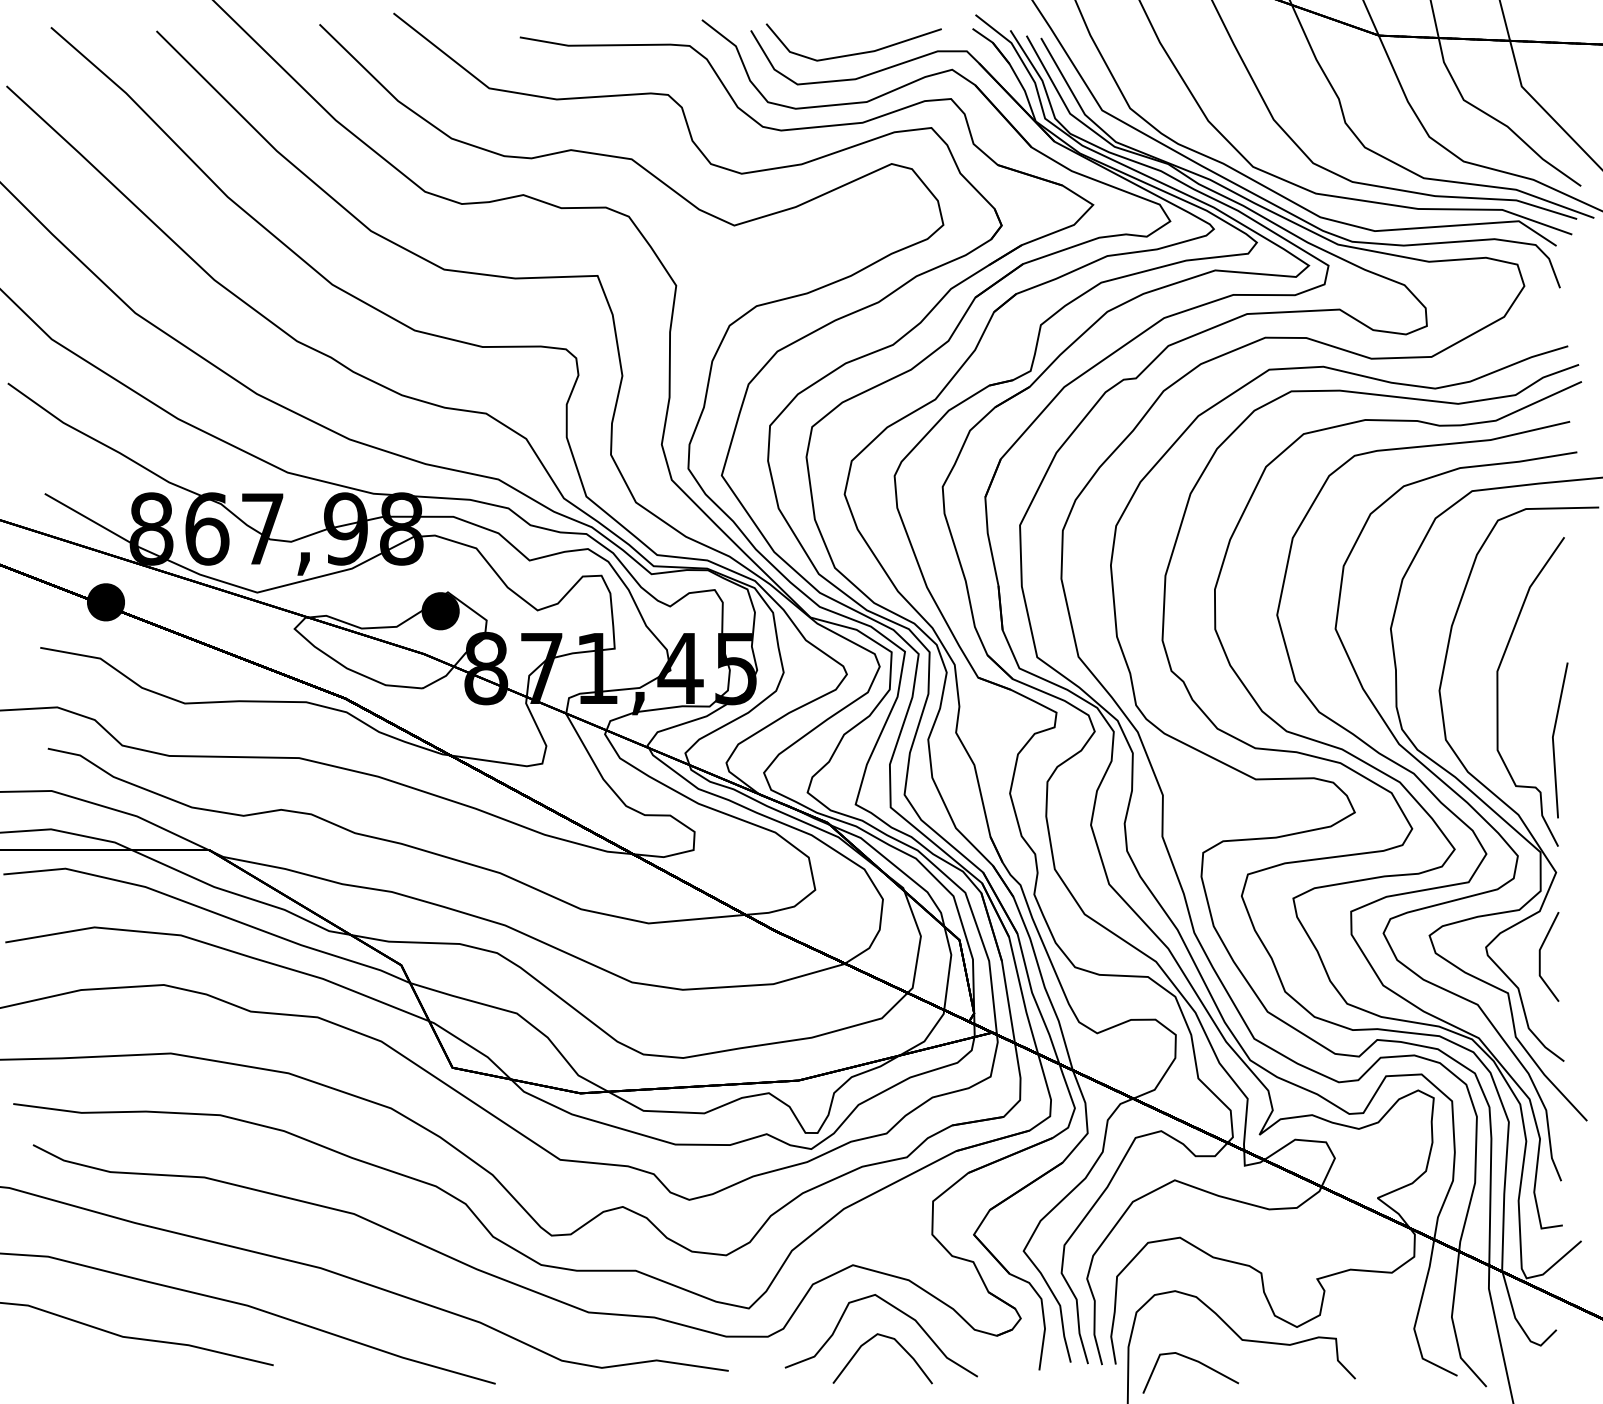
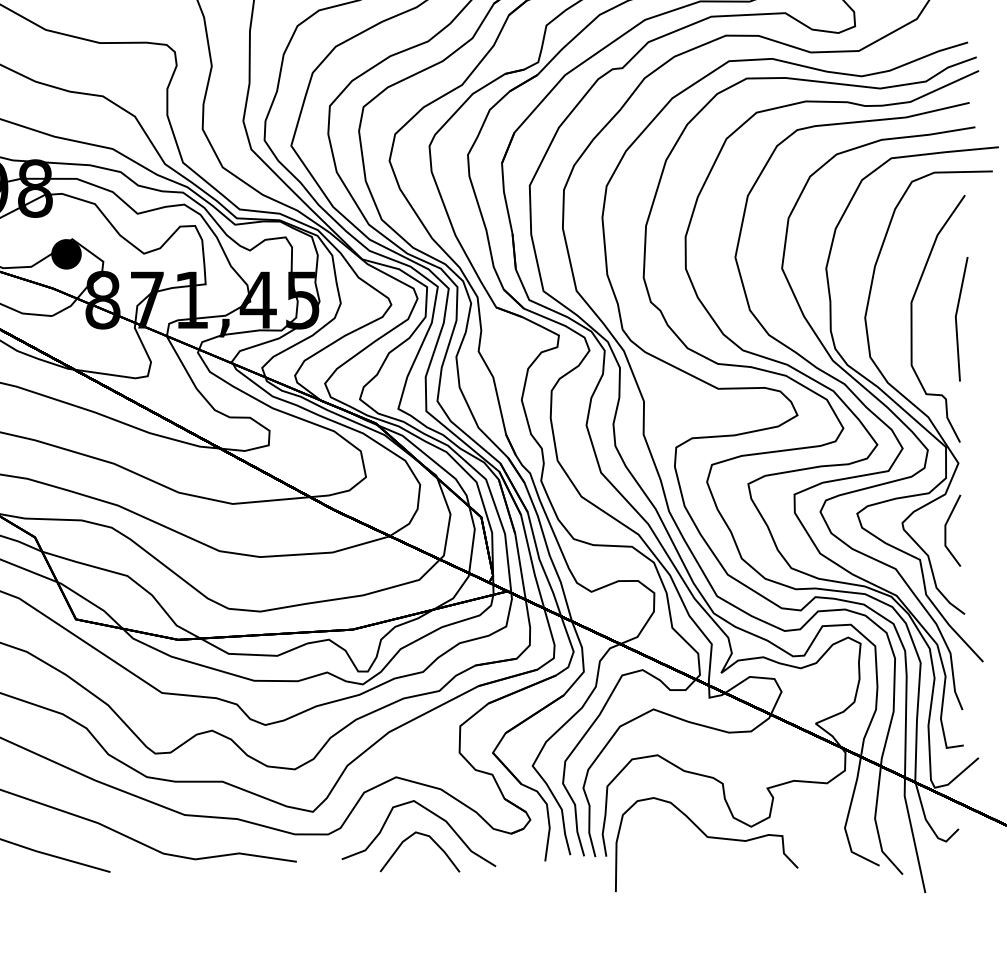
part: (1554, 742) -> (957, 320), moved
line: (1194, 1361) -> (669, 854), removed

